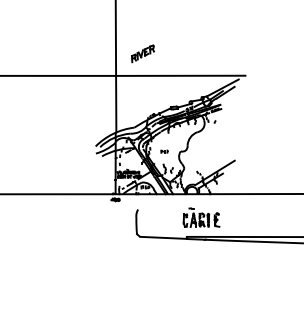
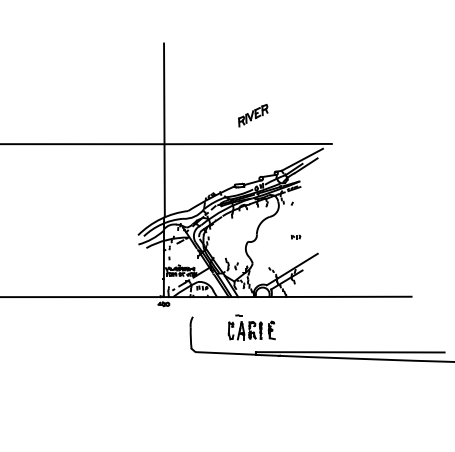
part: (143, 53) -> (253, 115), moved
part: (164, 151) -> (295, 236), moved
part: (201, 217) -> (251, 327), moved

